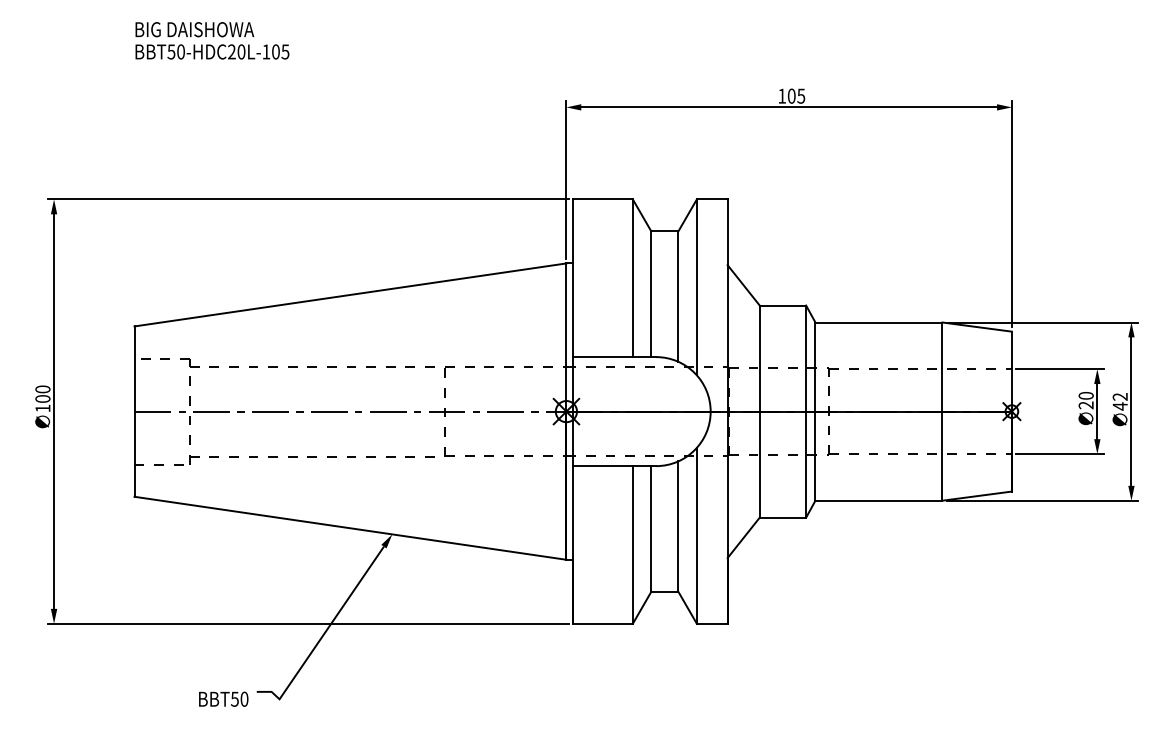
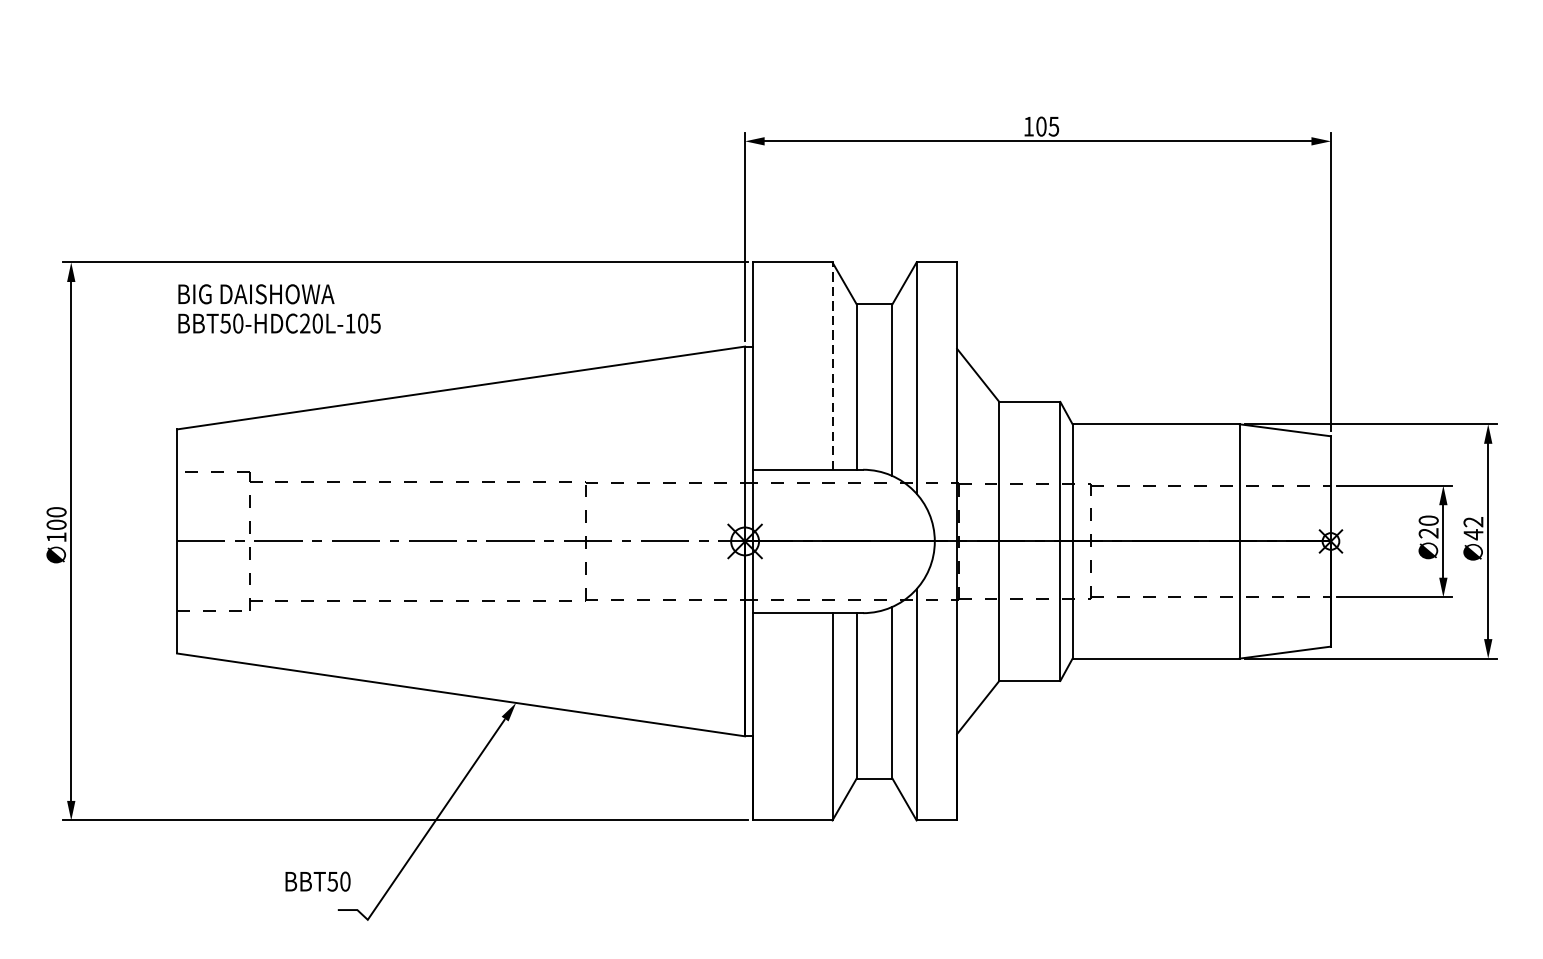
text: (212, 40) -> (279, 308), moved
line: (632, 278) -> (831, 366), solid -> dashed
text: (223, 698) -> (317, 880), moved

